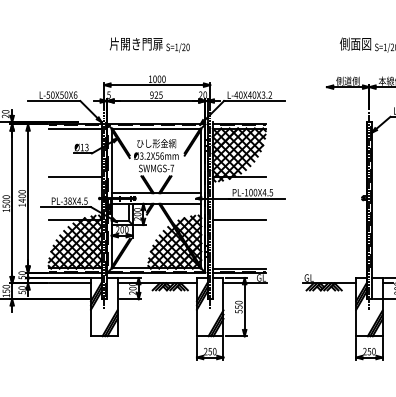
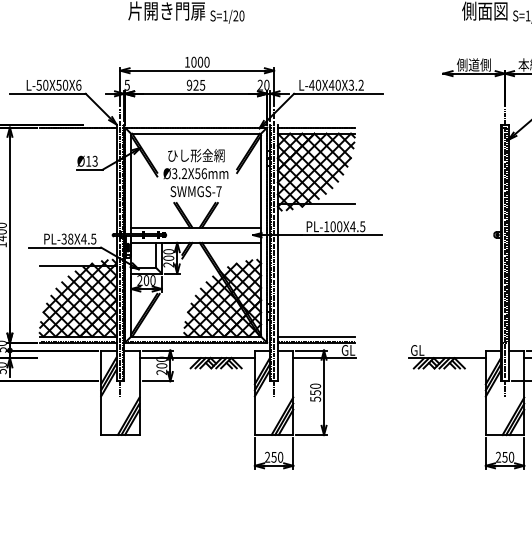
line: (74, 128) -> (77, 133), removed
line: (74, 177) -> (77, 204), removed
line: (238, 219) -> (315, 265), removed
line: (70, 283) -> (71, 358), removed

